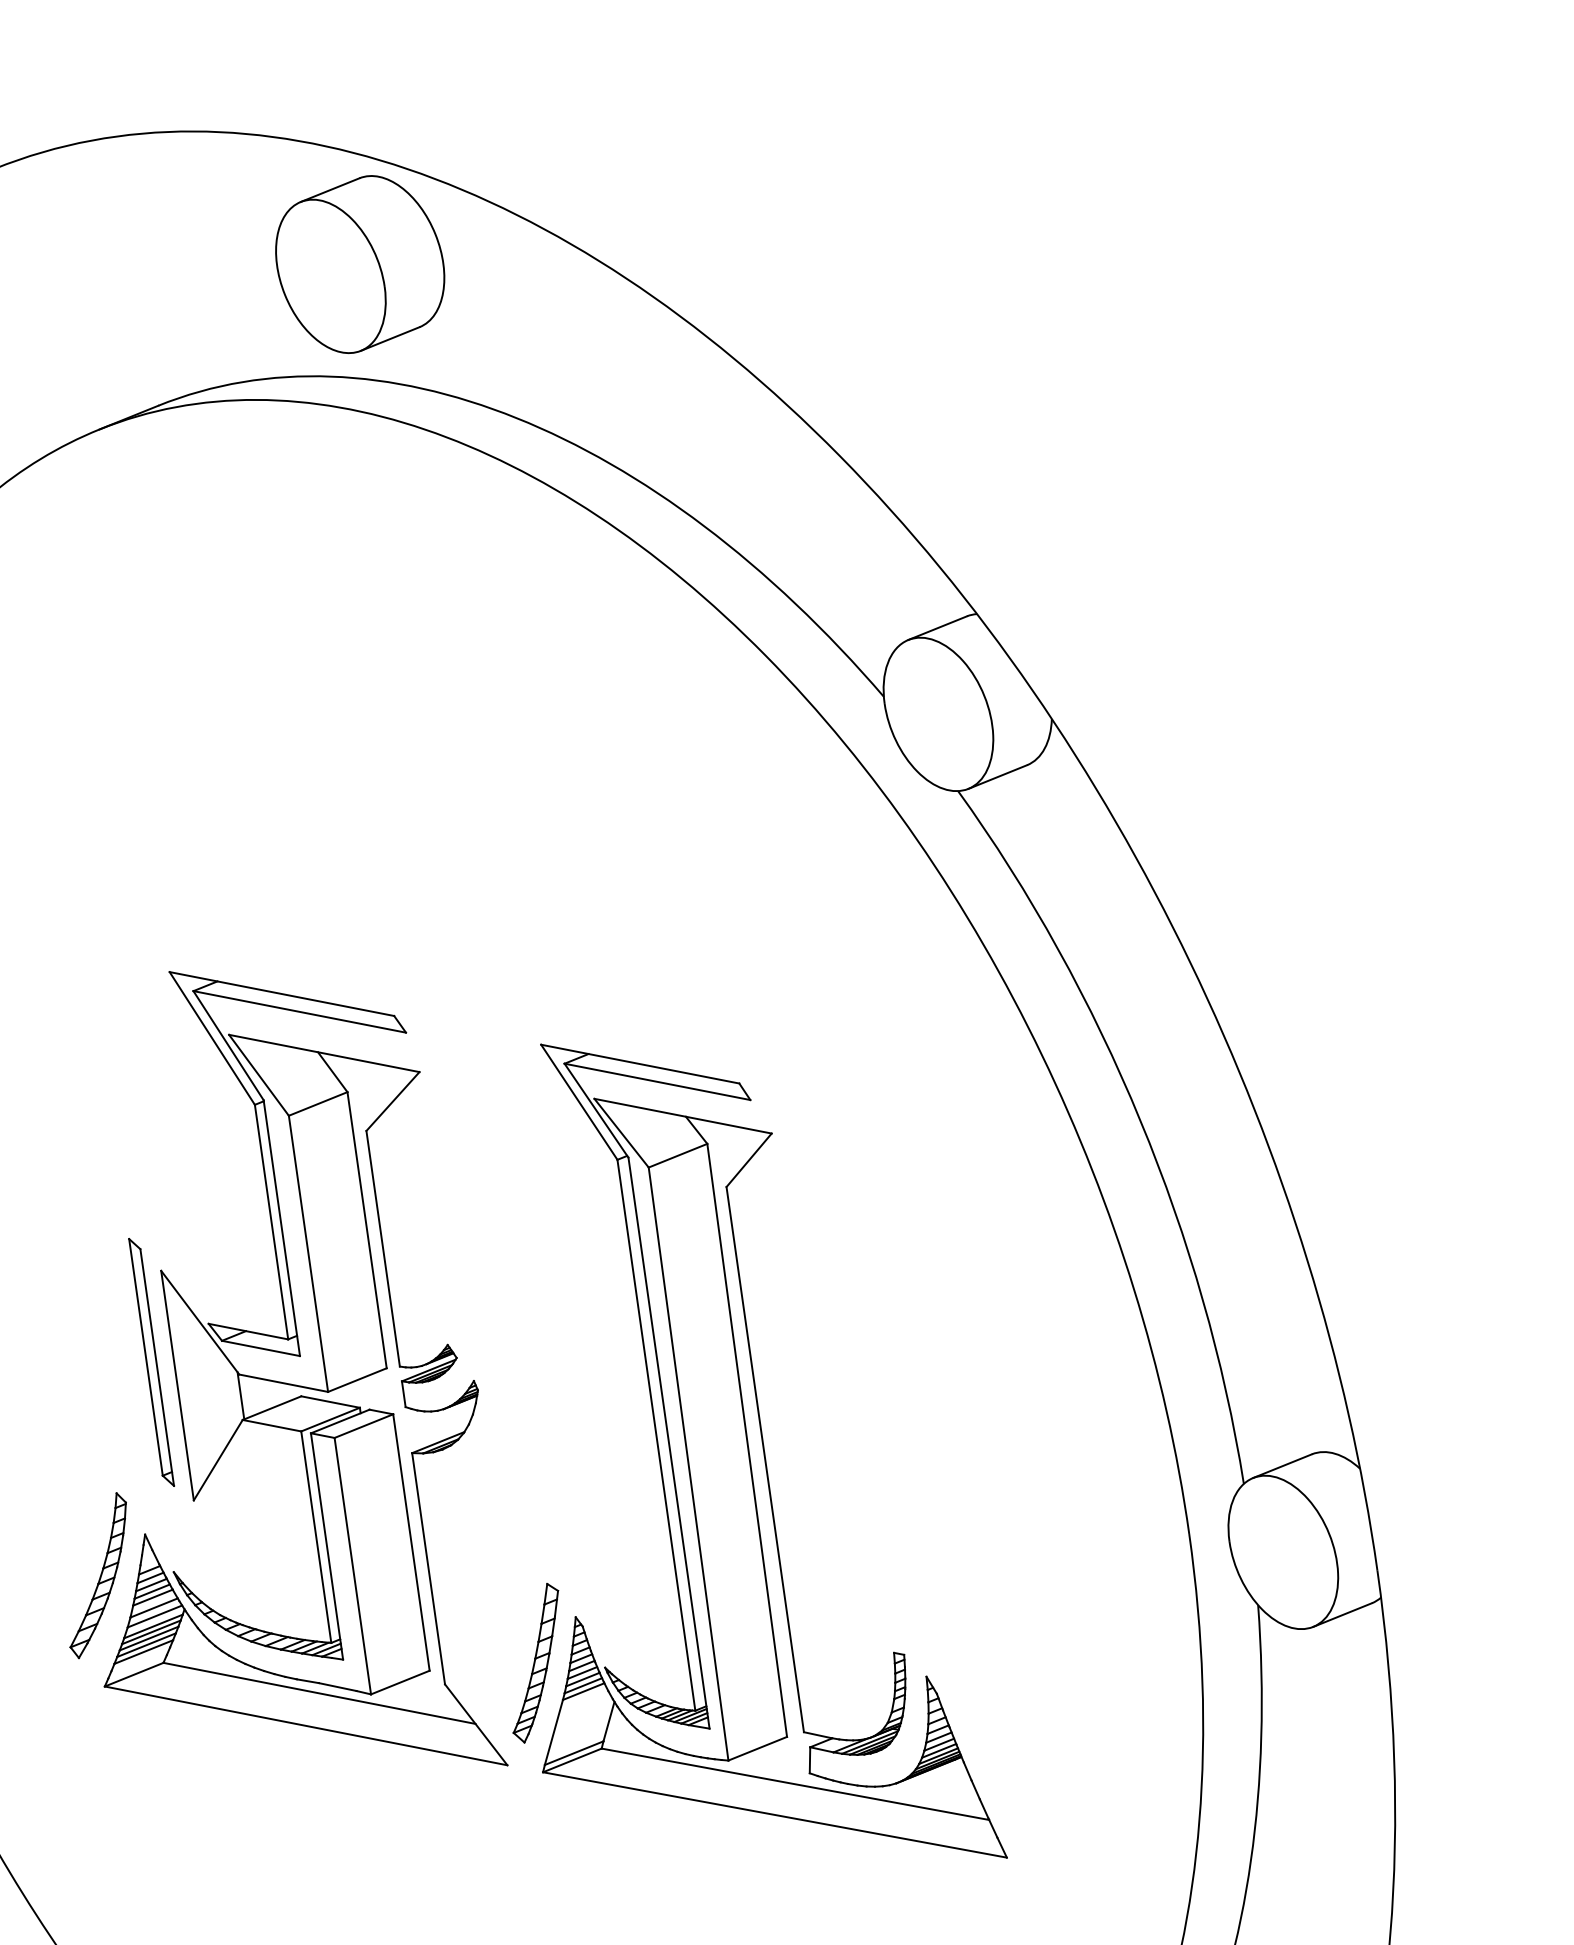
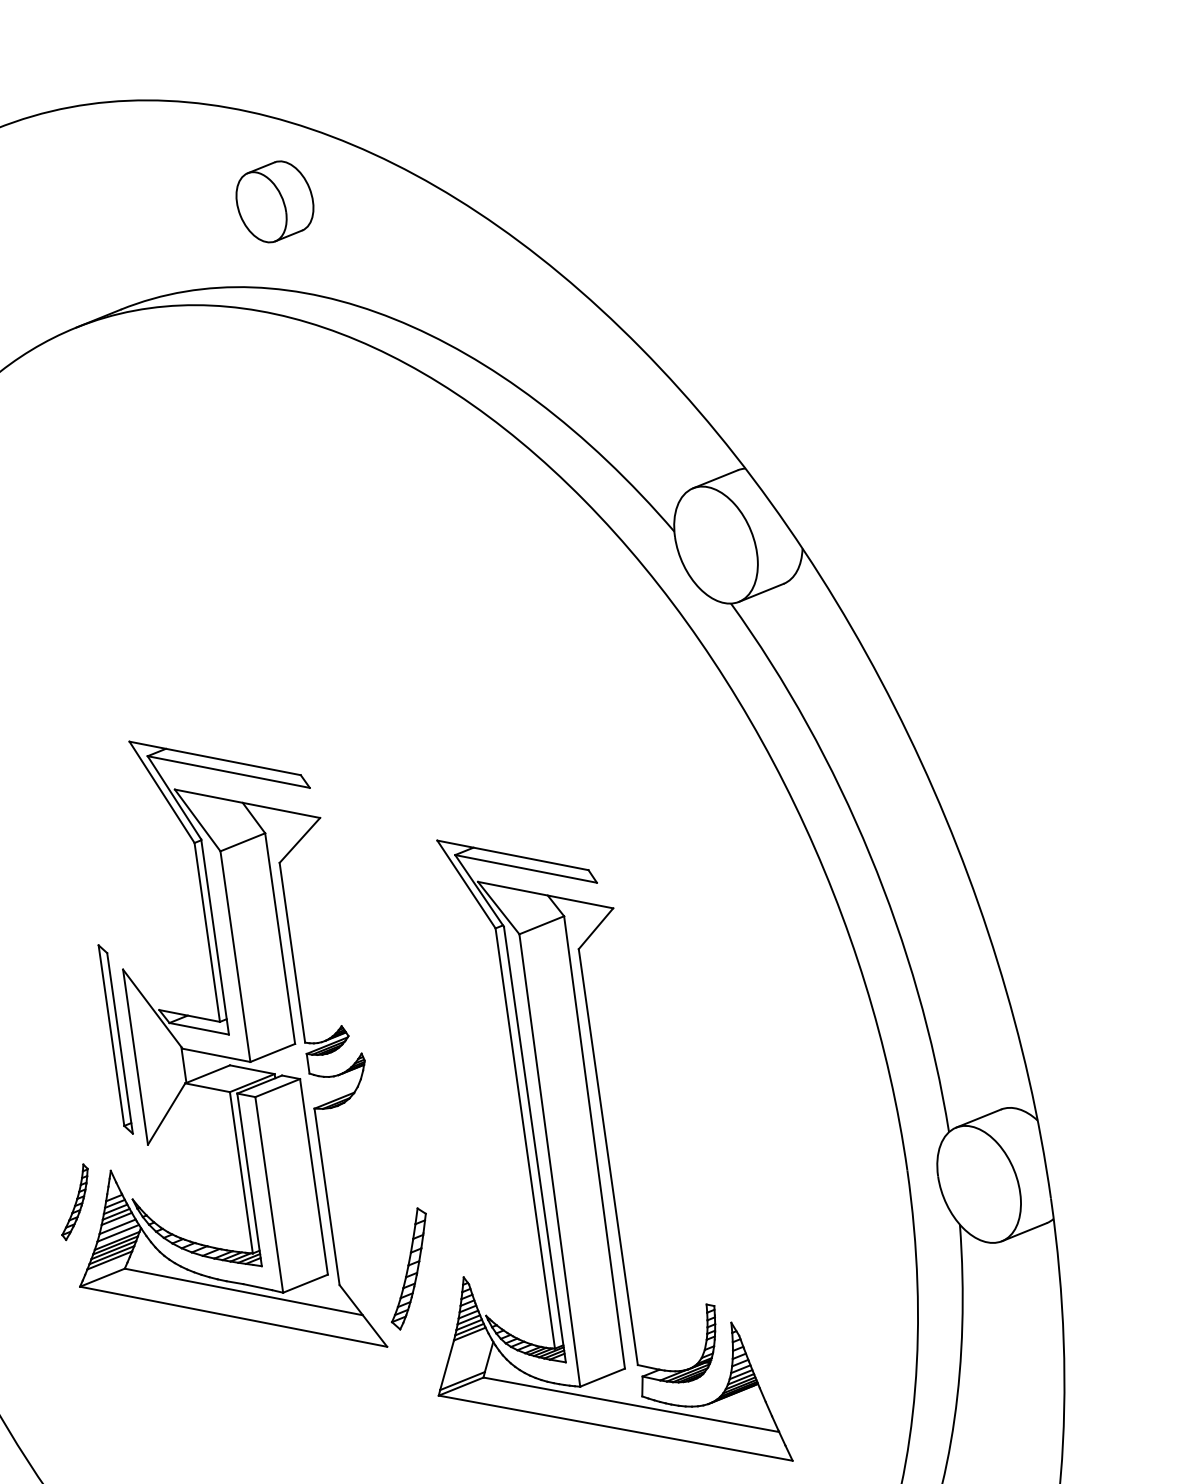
part: (360, 264) -> (275, 201), size x0.6
part: (765, 1452) -> (608, 1151), moved
part: (97, 1575) -> (74, 1202), size x0.6

